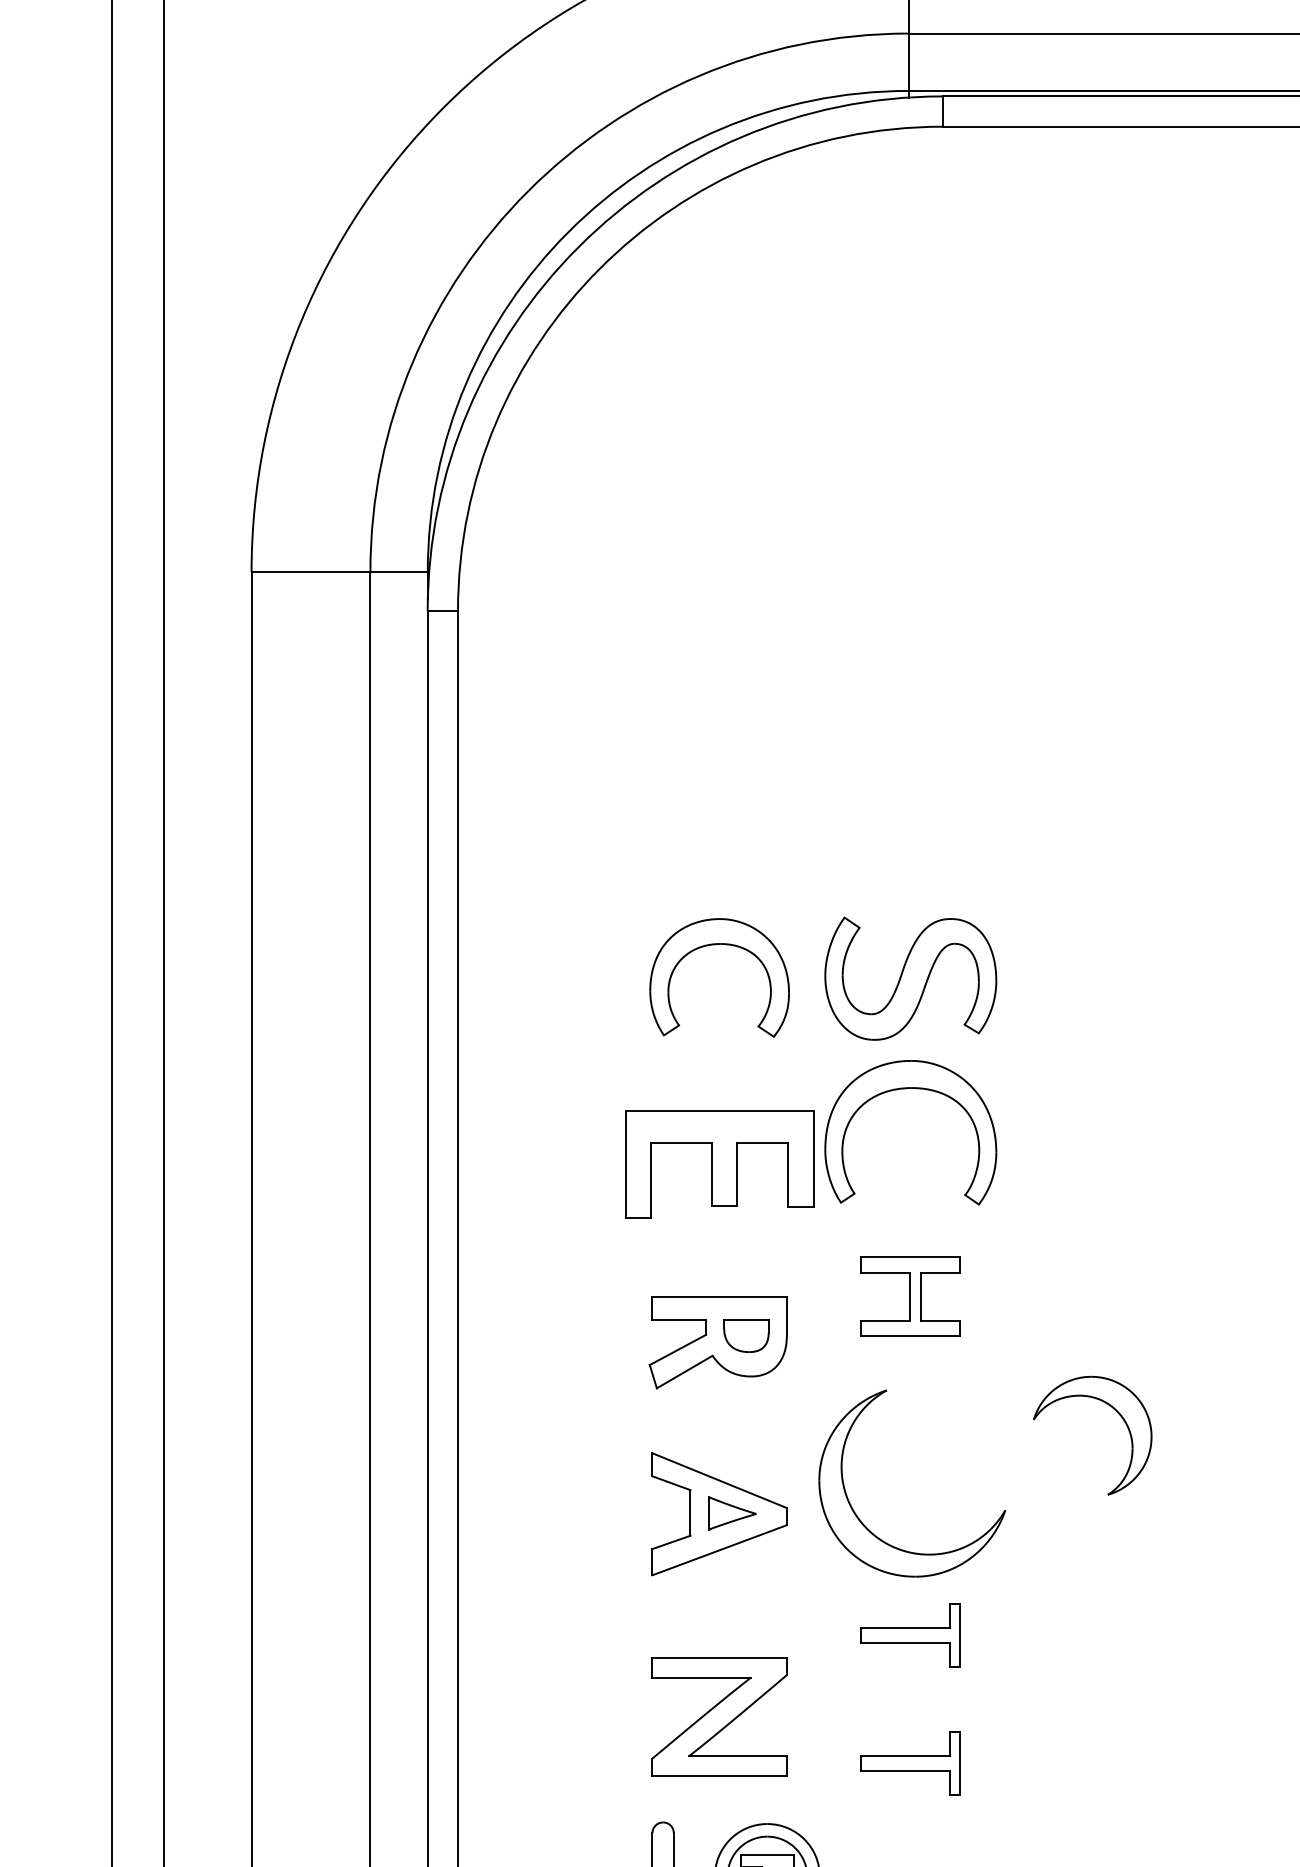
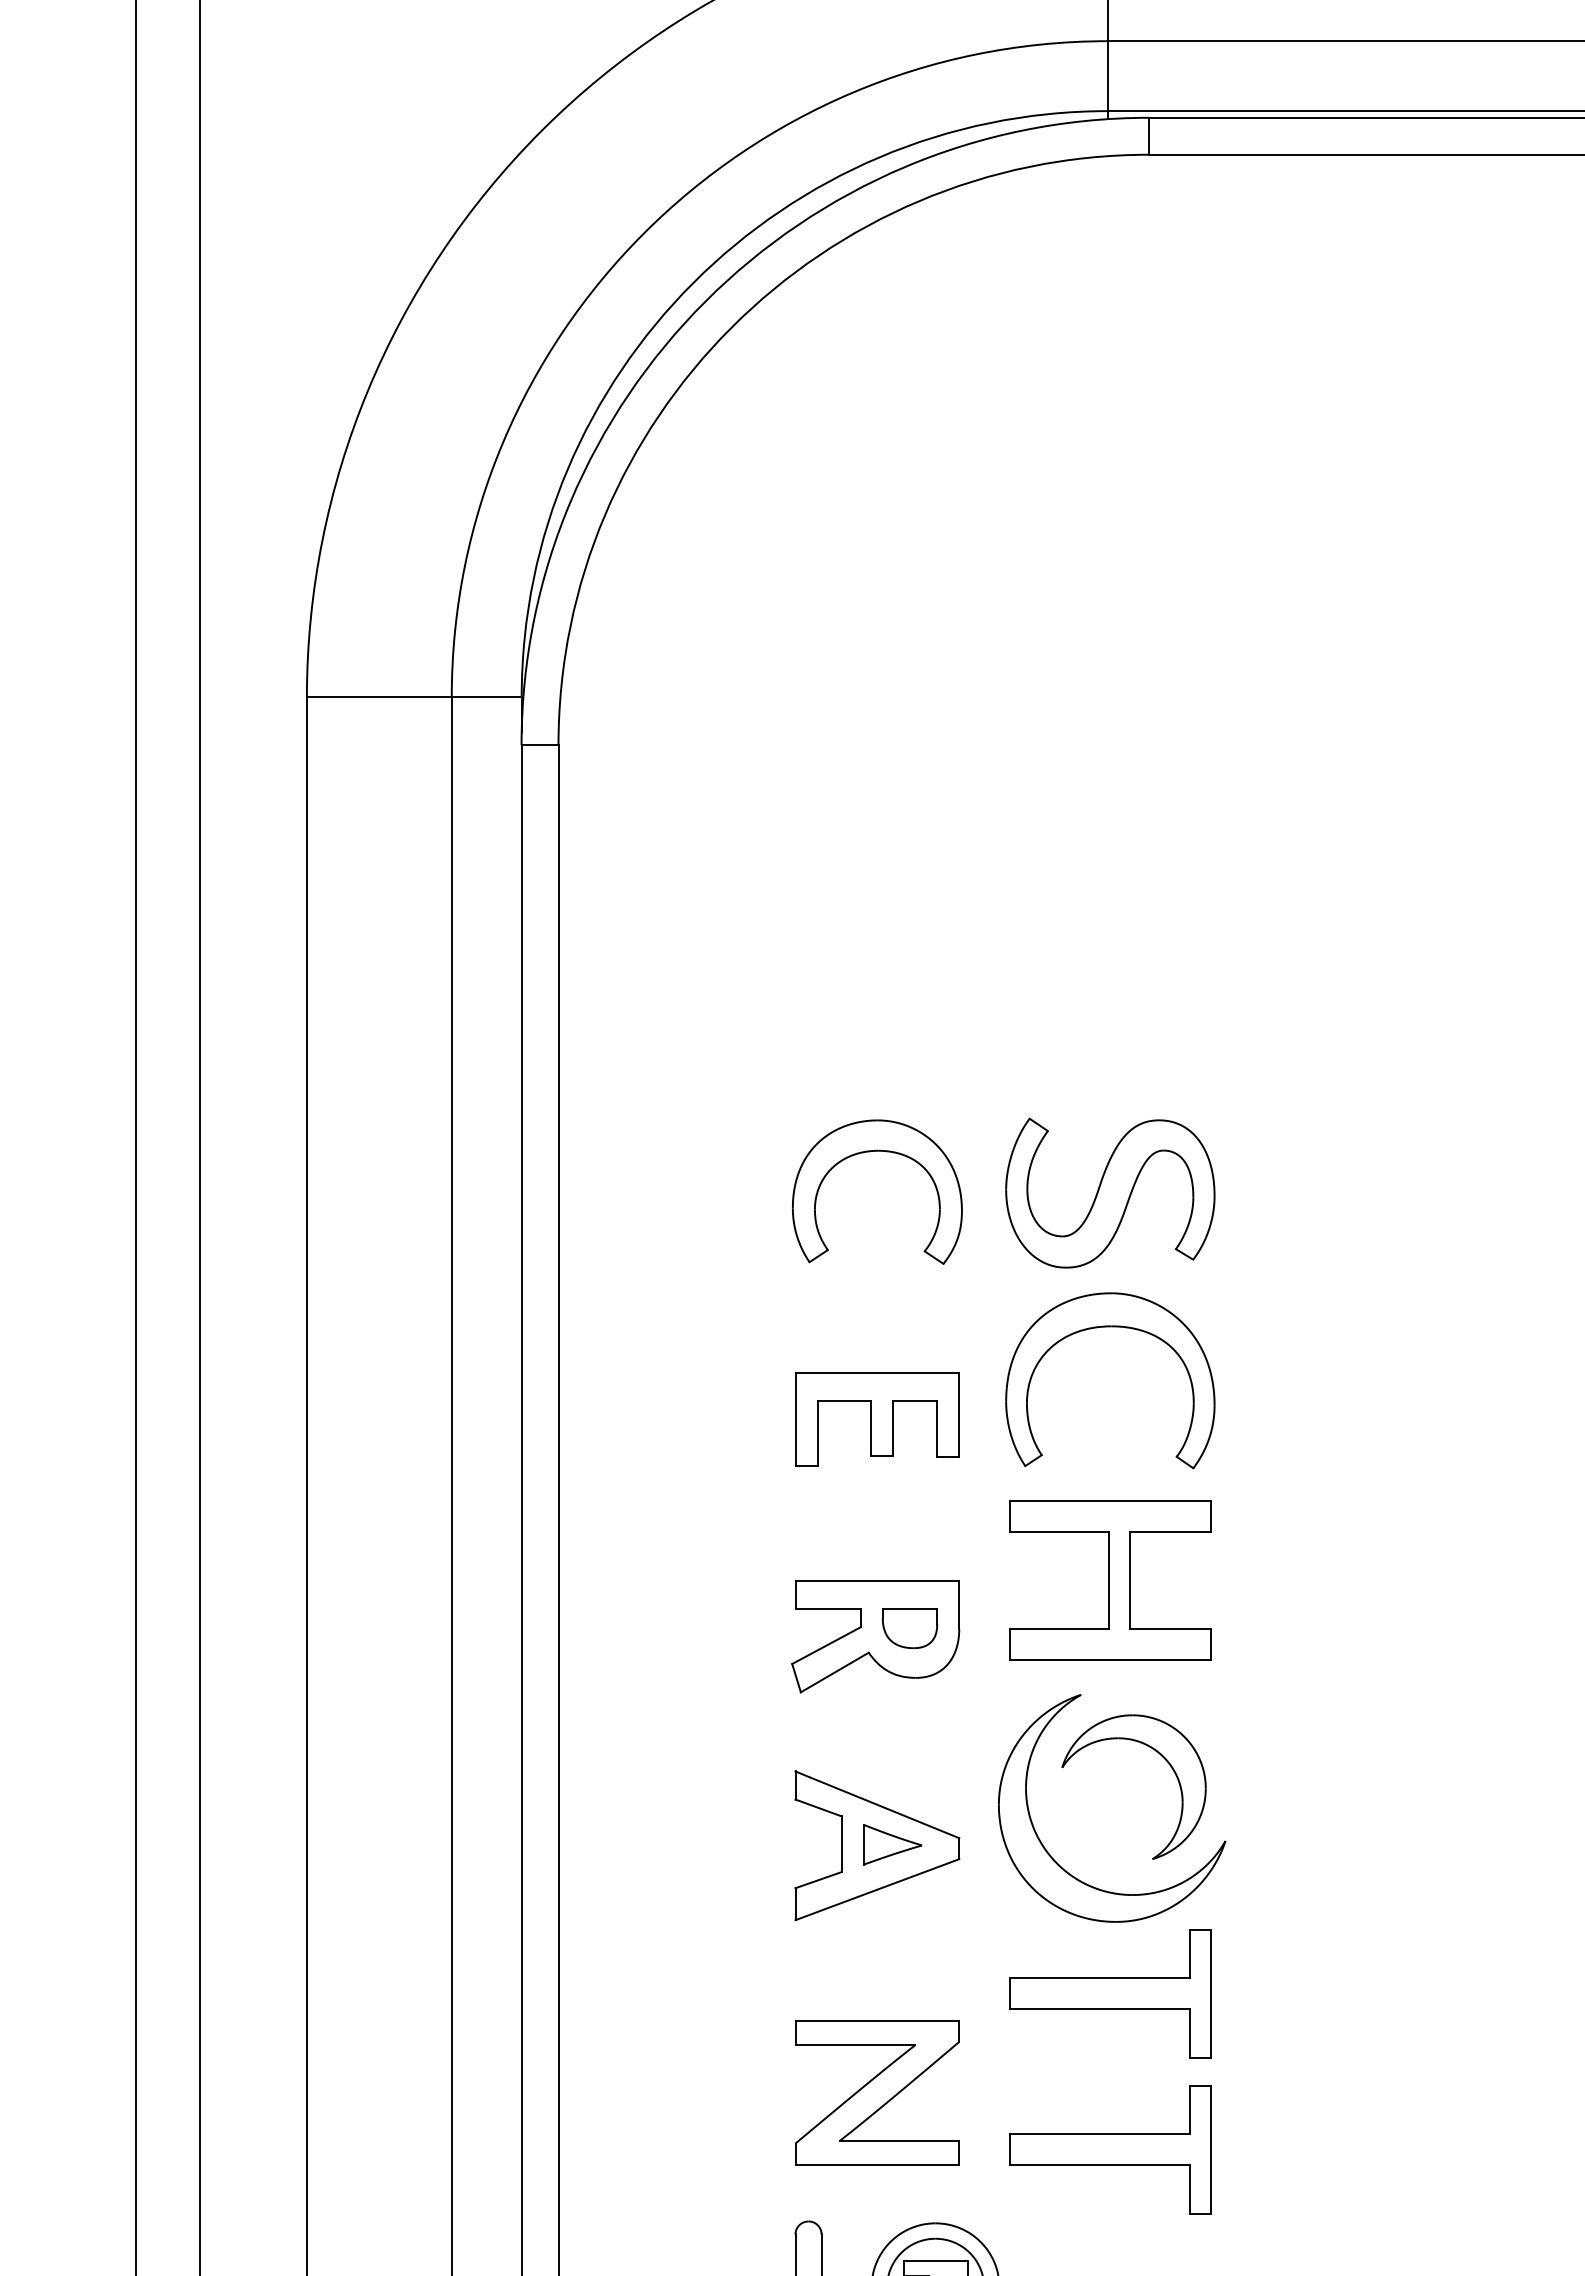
part: (719, 1164) -> (877, 1419), size x0.71
part: (910, 1296) -> (1110, 1580), size x1.67
part: (1116, 1411) -> (1162, 1757), moved
part: (910, 1635) -> (1110, 1993), size x1.67
part: (910, 1763) -> (1110, 2149), size x1.67

